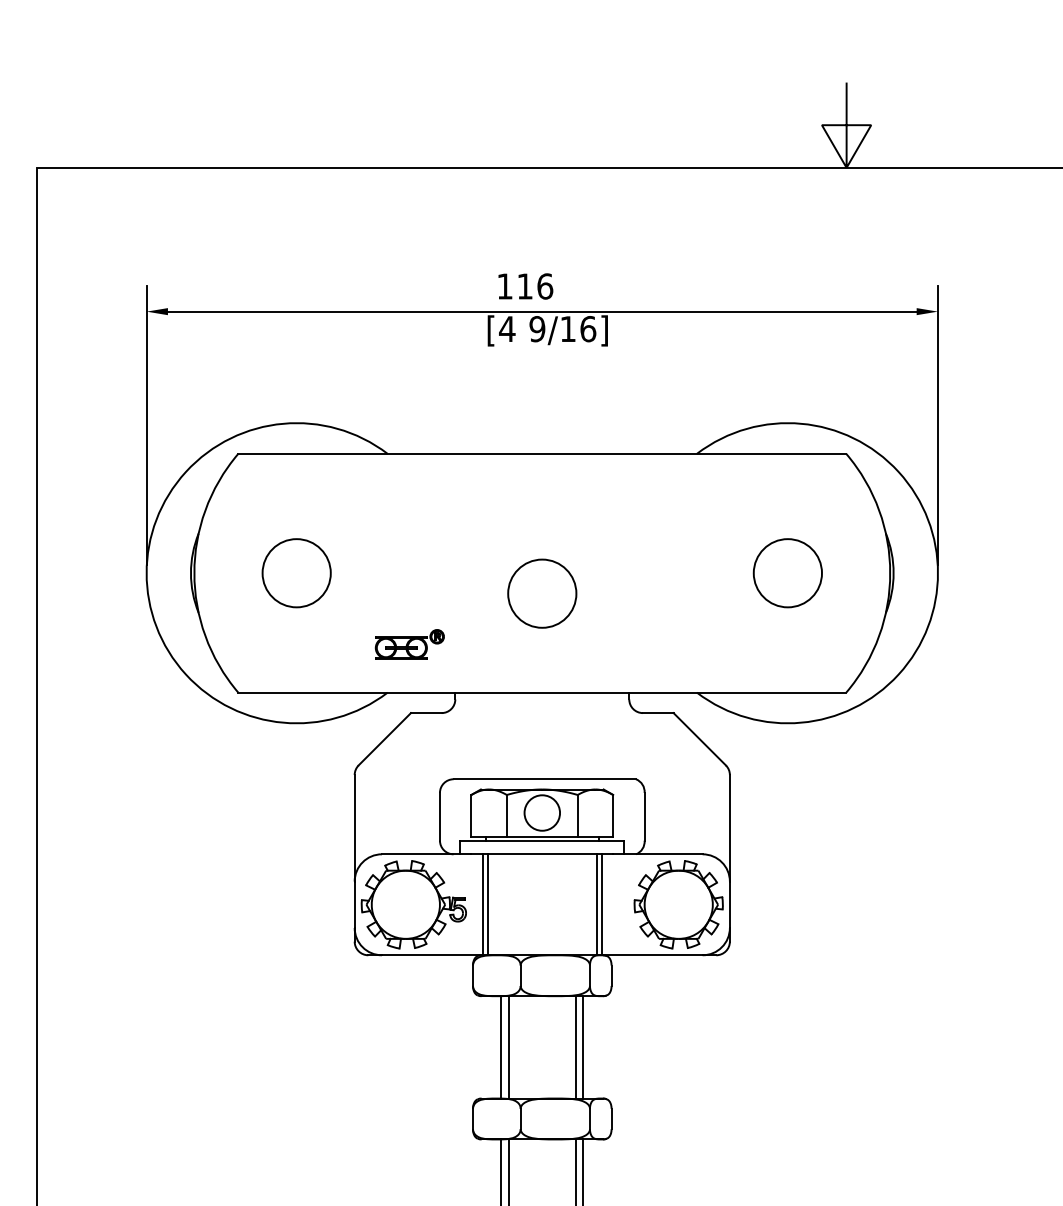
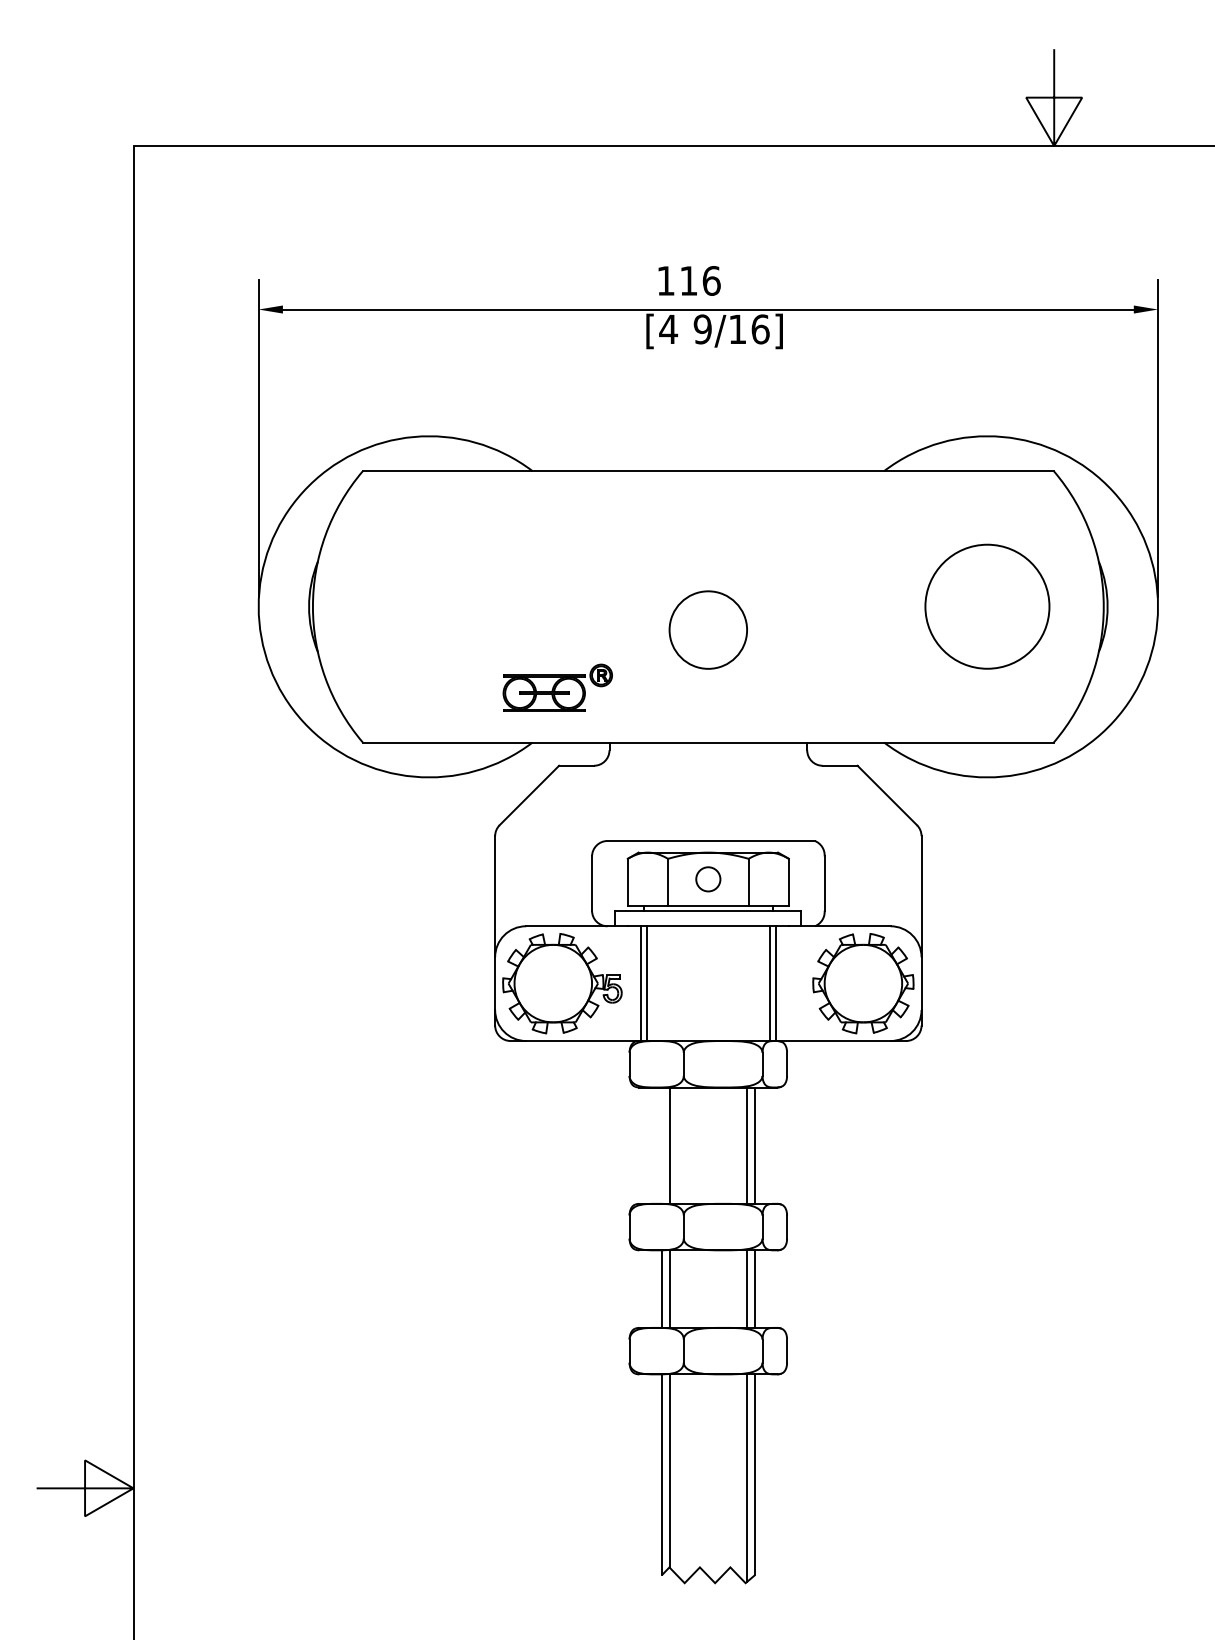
circle: (296, 572) -> (428, 606), removed
circle: (787, 572) -> (987, 606), size x1.6
part: (409, 644) -> (557, 687), size x1.4
circle: (542, 813) -> (708, 879), size x0.6
line: (501, 1047) -> (661, 1145), removed

